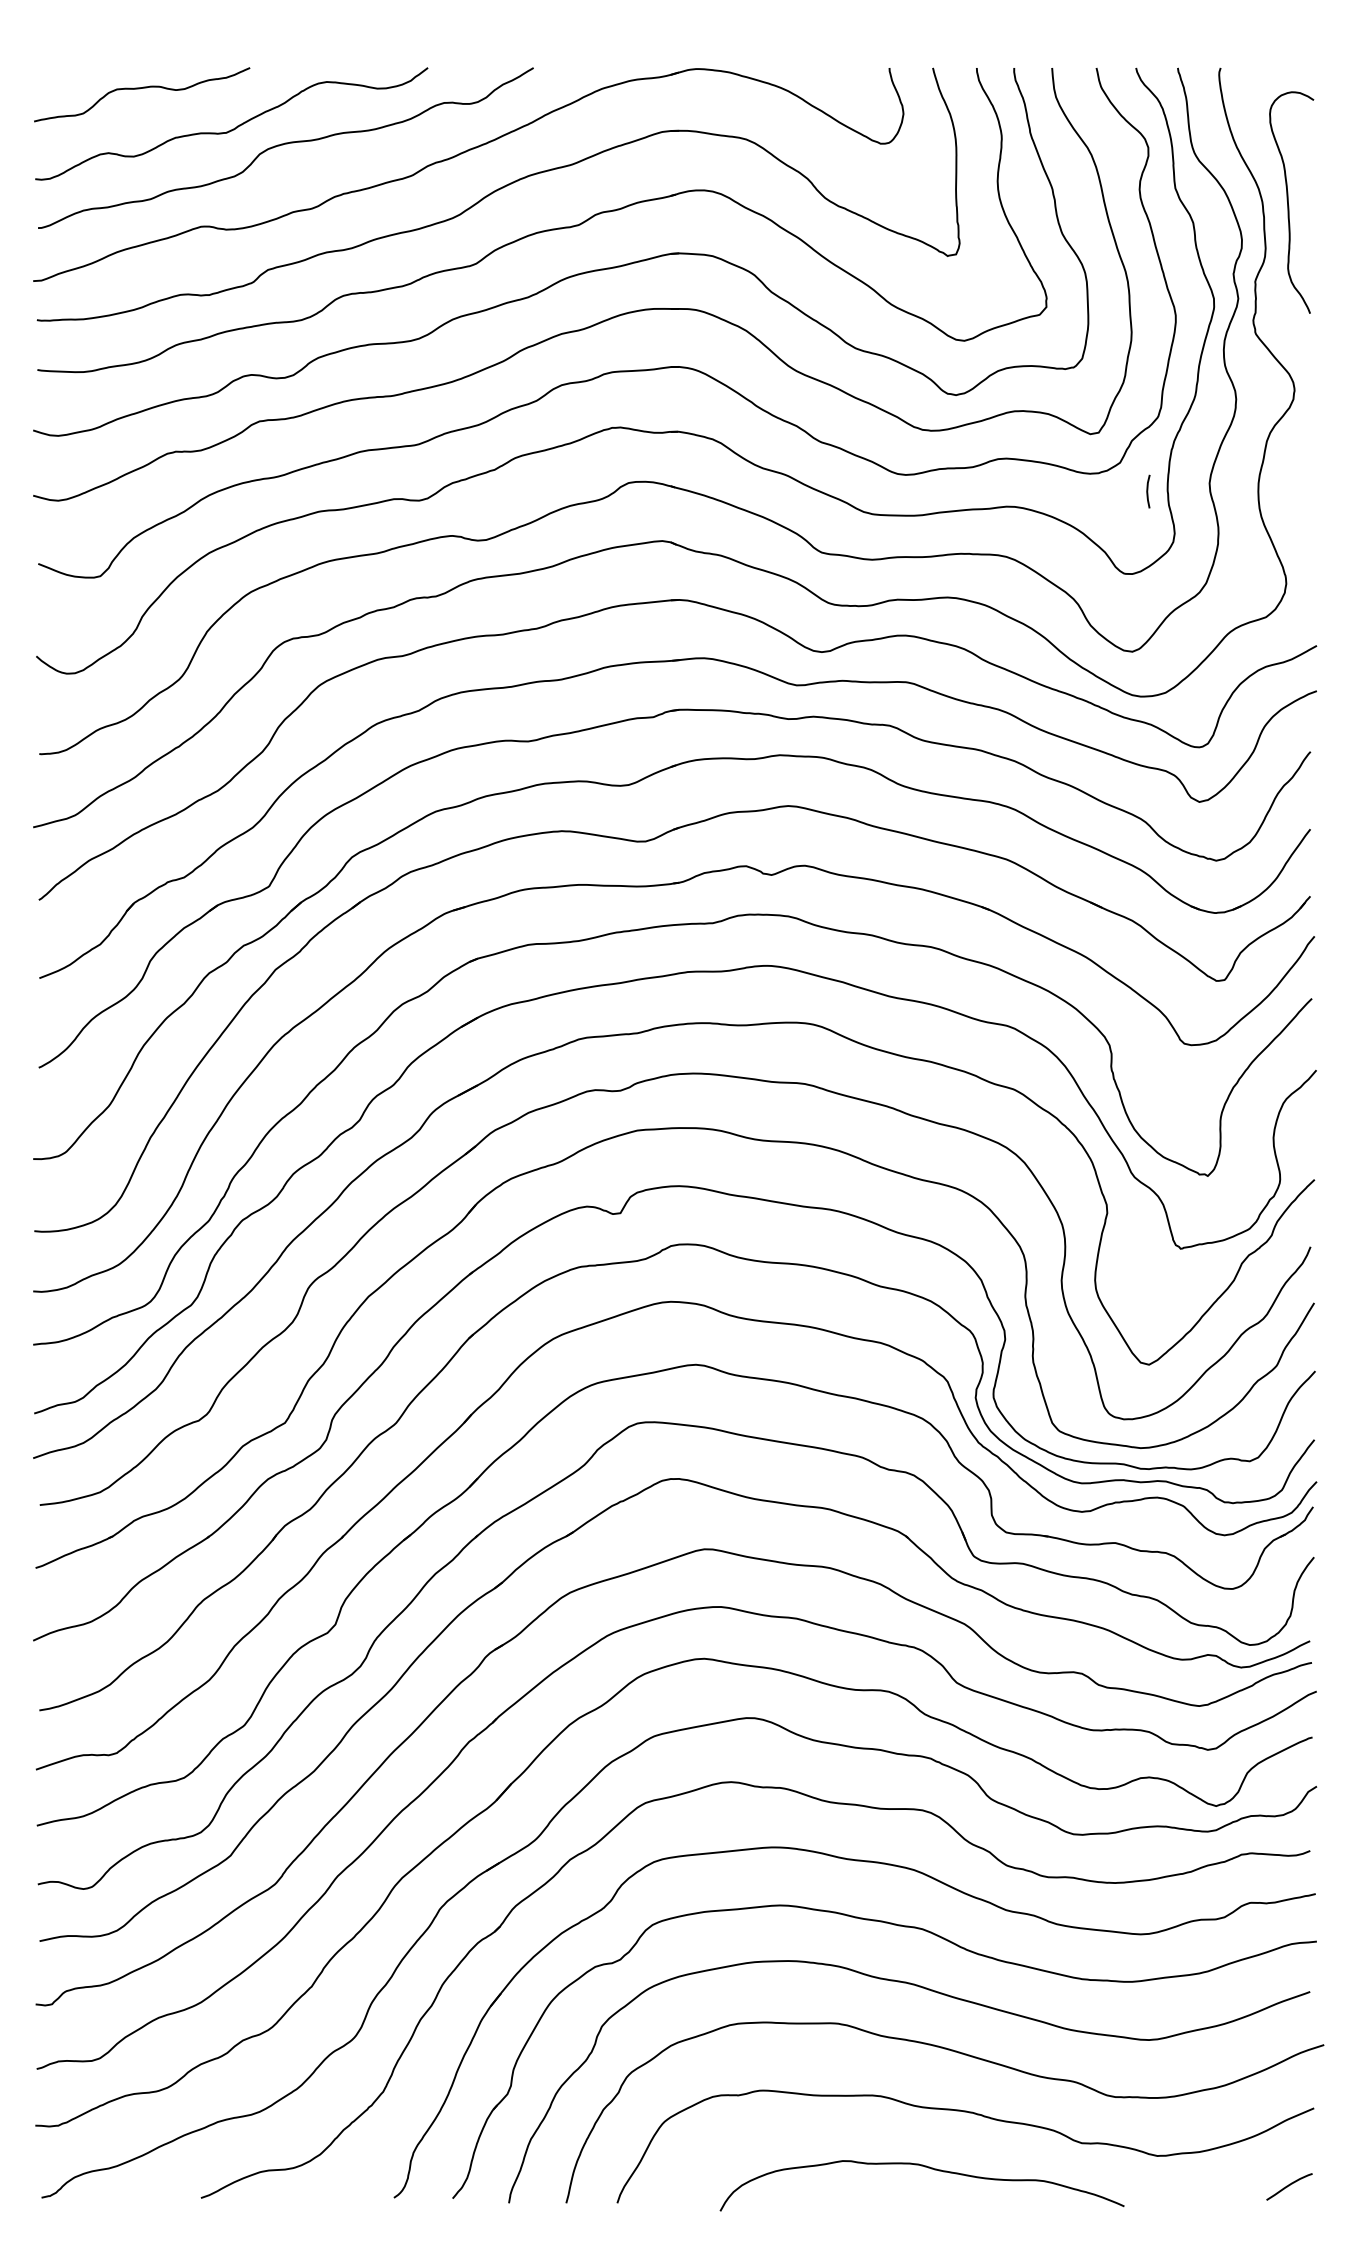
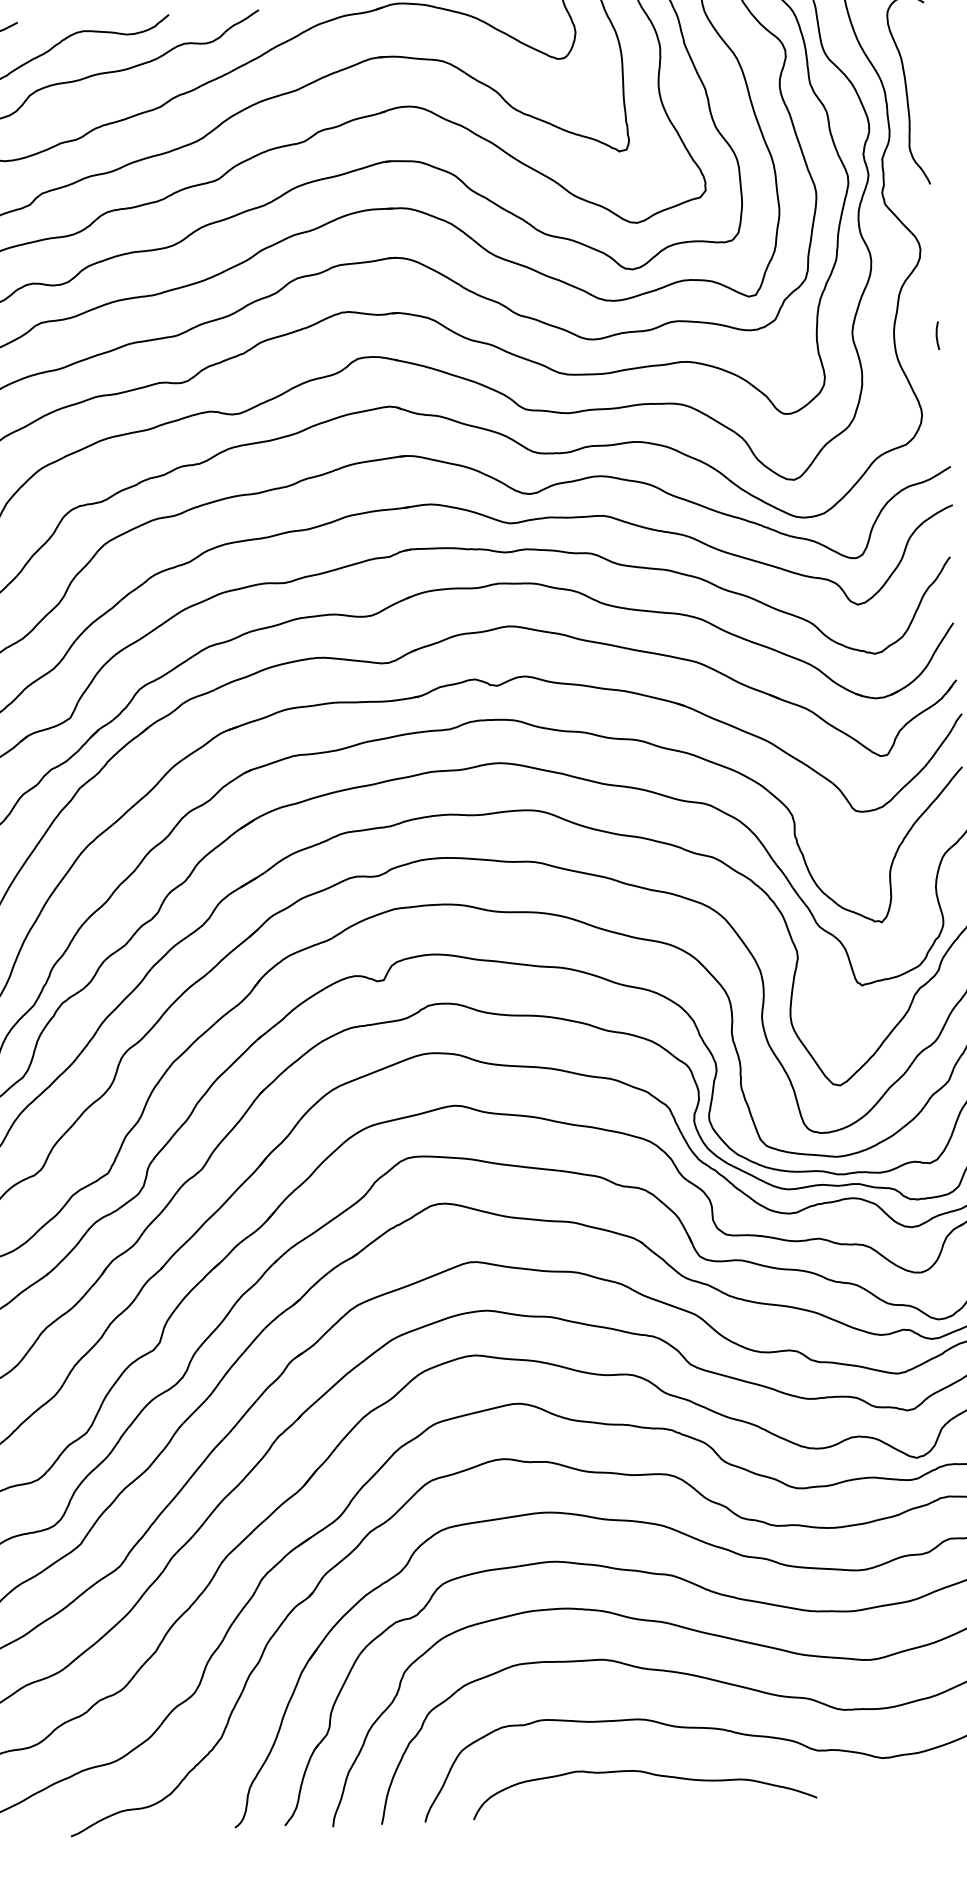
line: (1148, 491) -> (937, 335), moved
curve: (924, 2167) -> (645, 1773), moved

